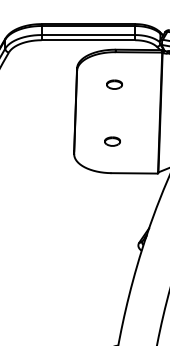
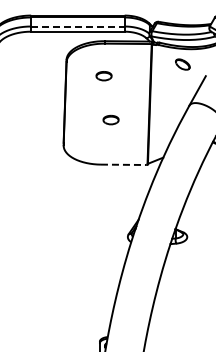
line: (88, 35) -> (77, 26), solid -> dashed
part: (112, 141) -> (110, 119), moved
line: (134, 173) -> (123, 164), solid -> dashed

